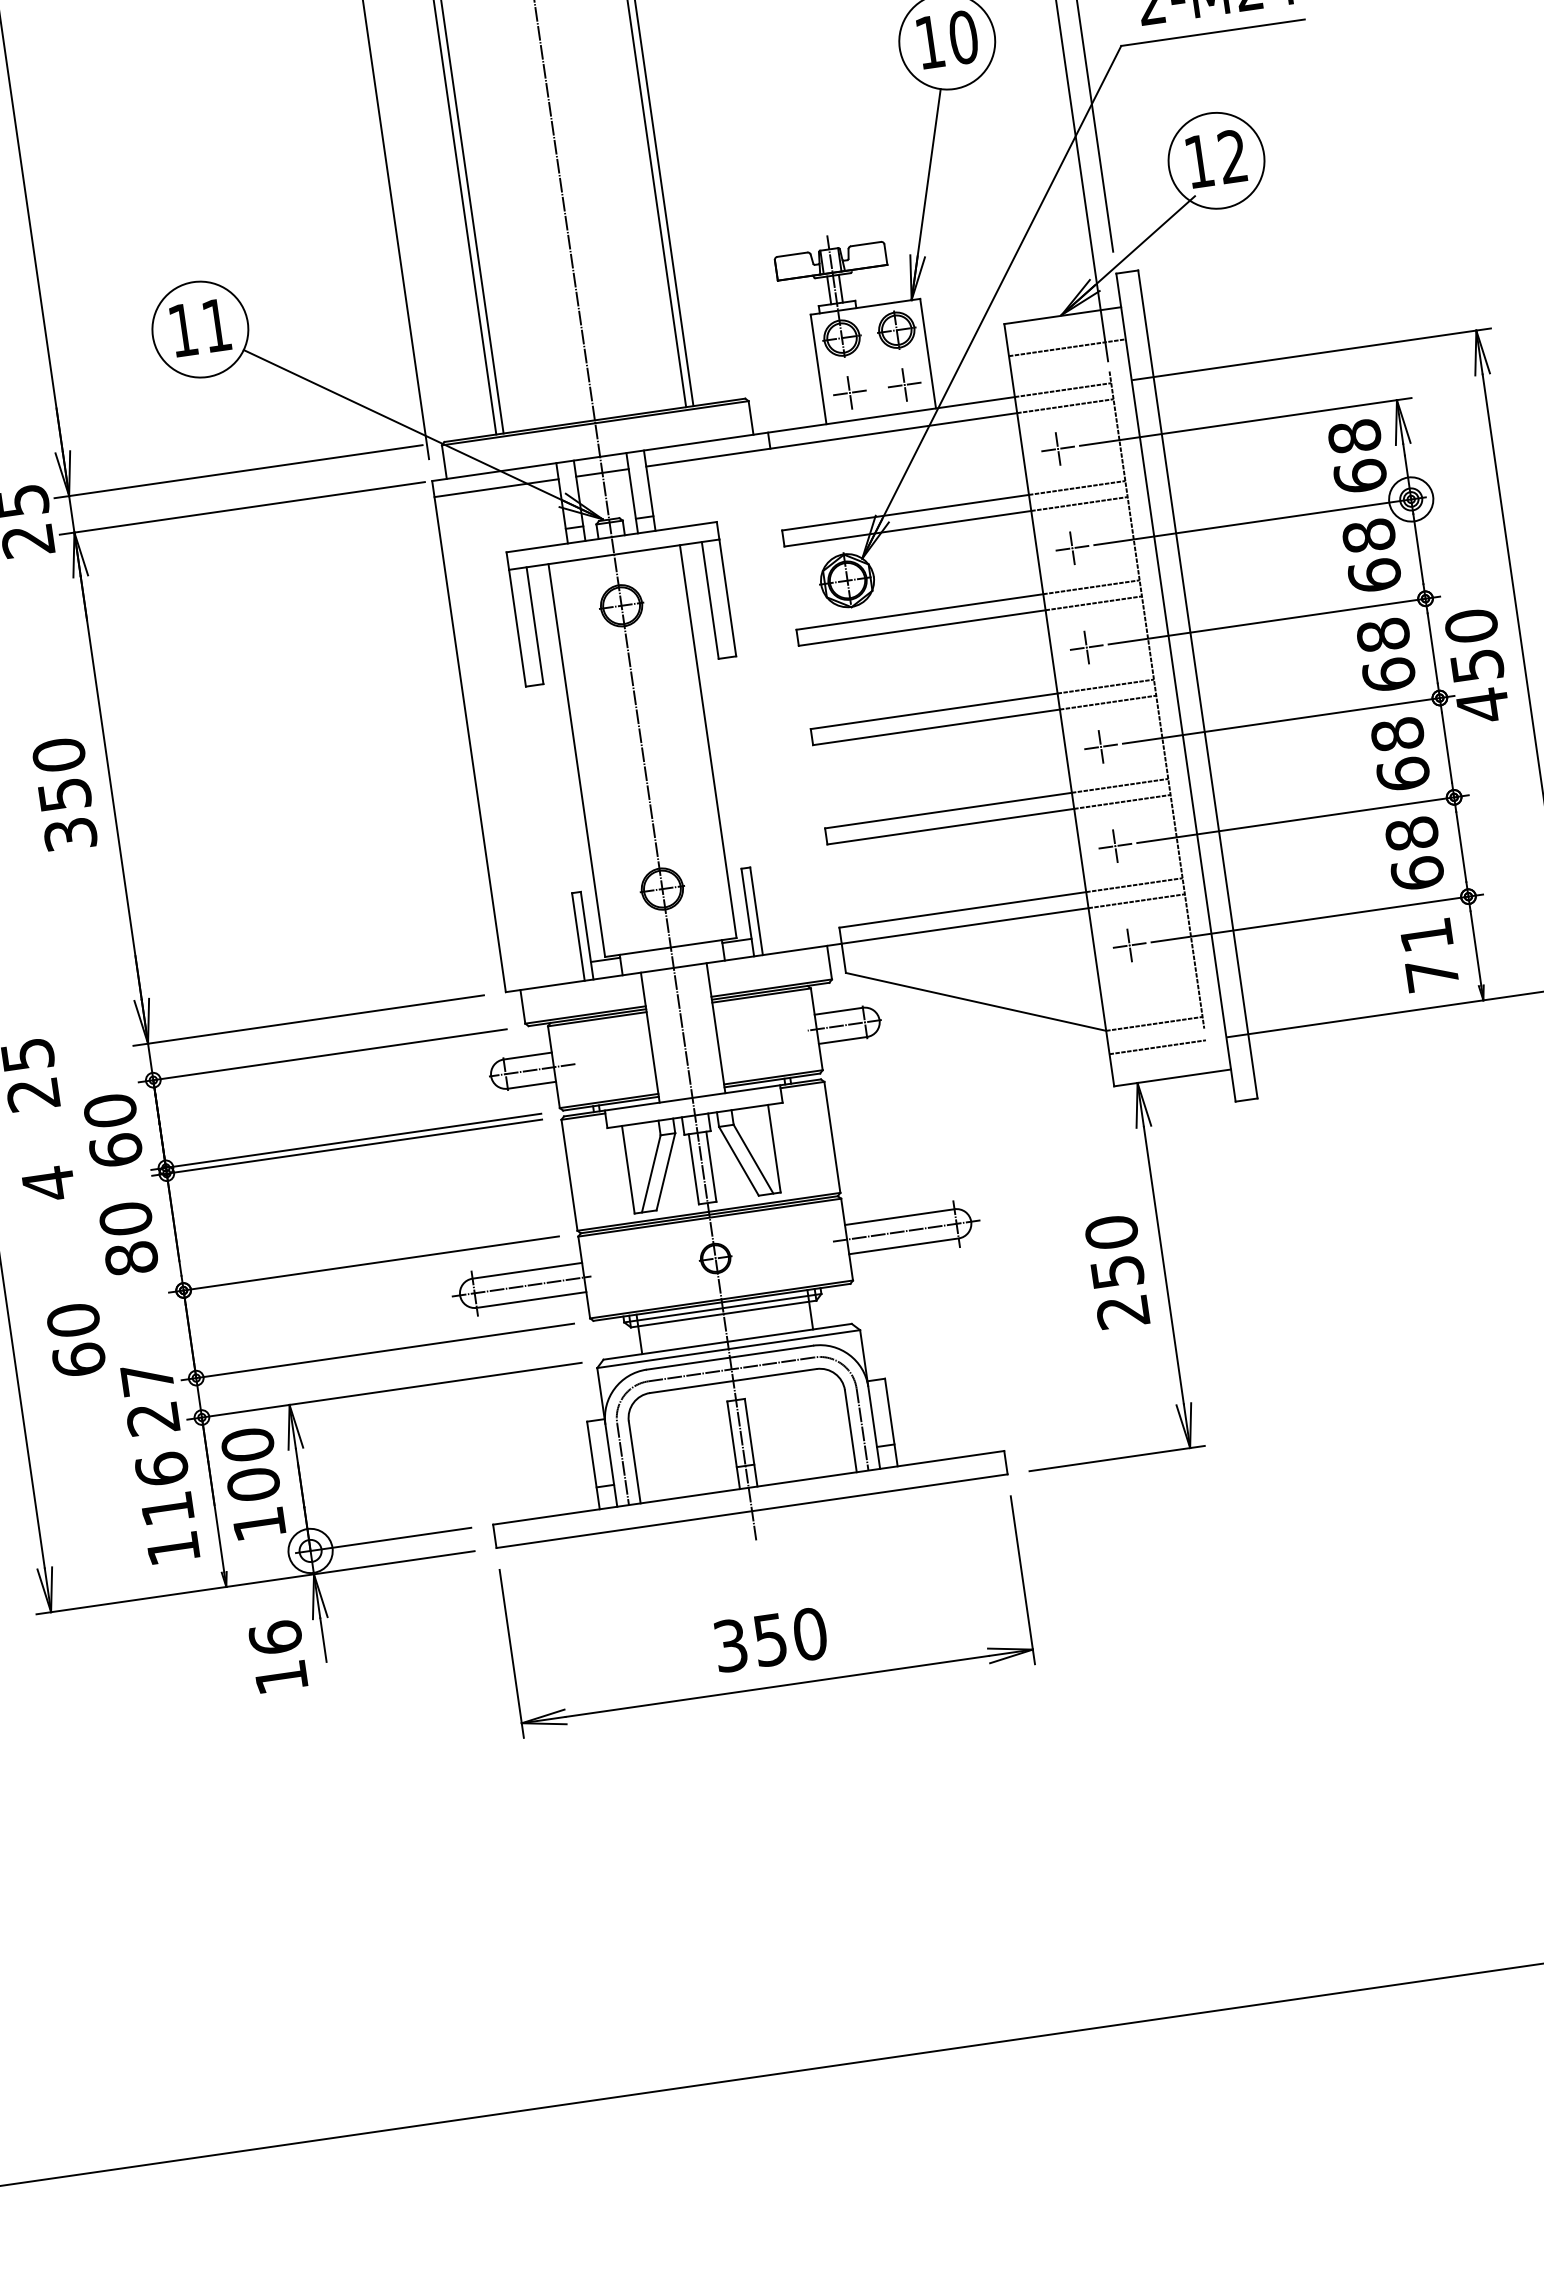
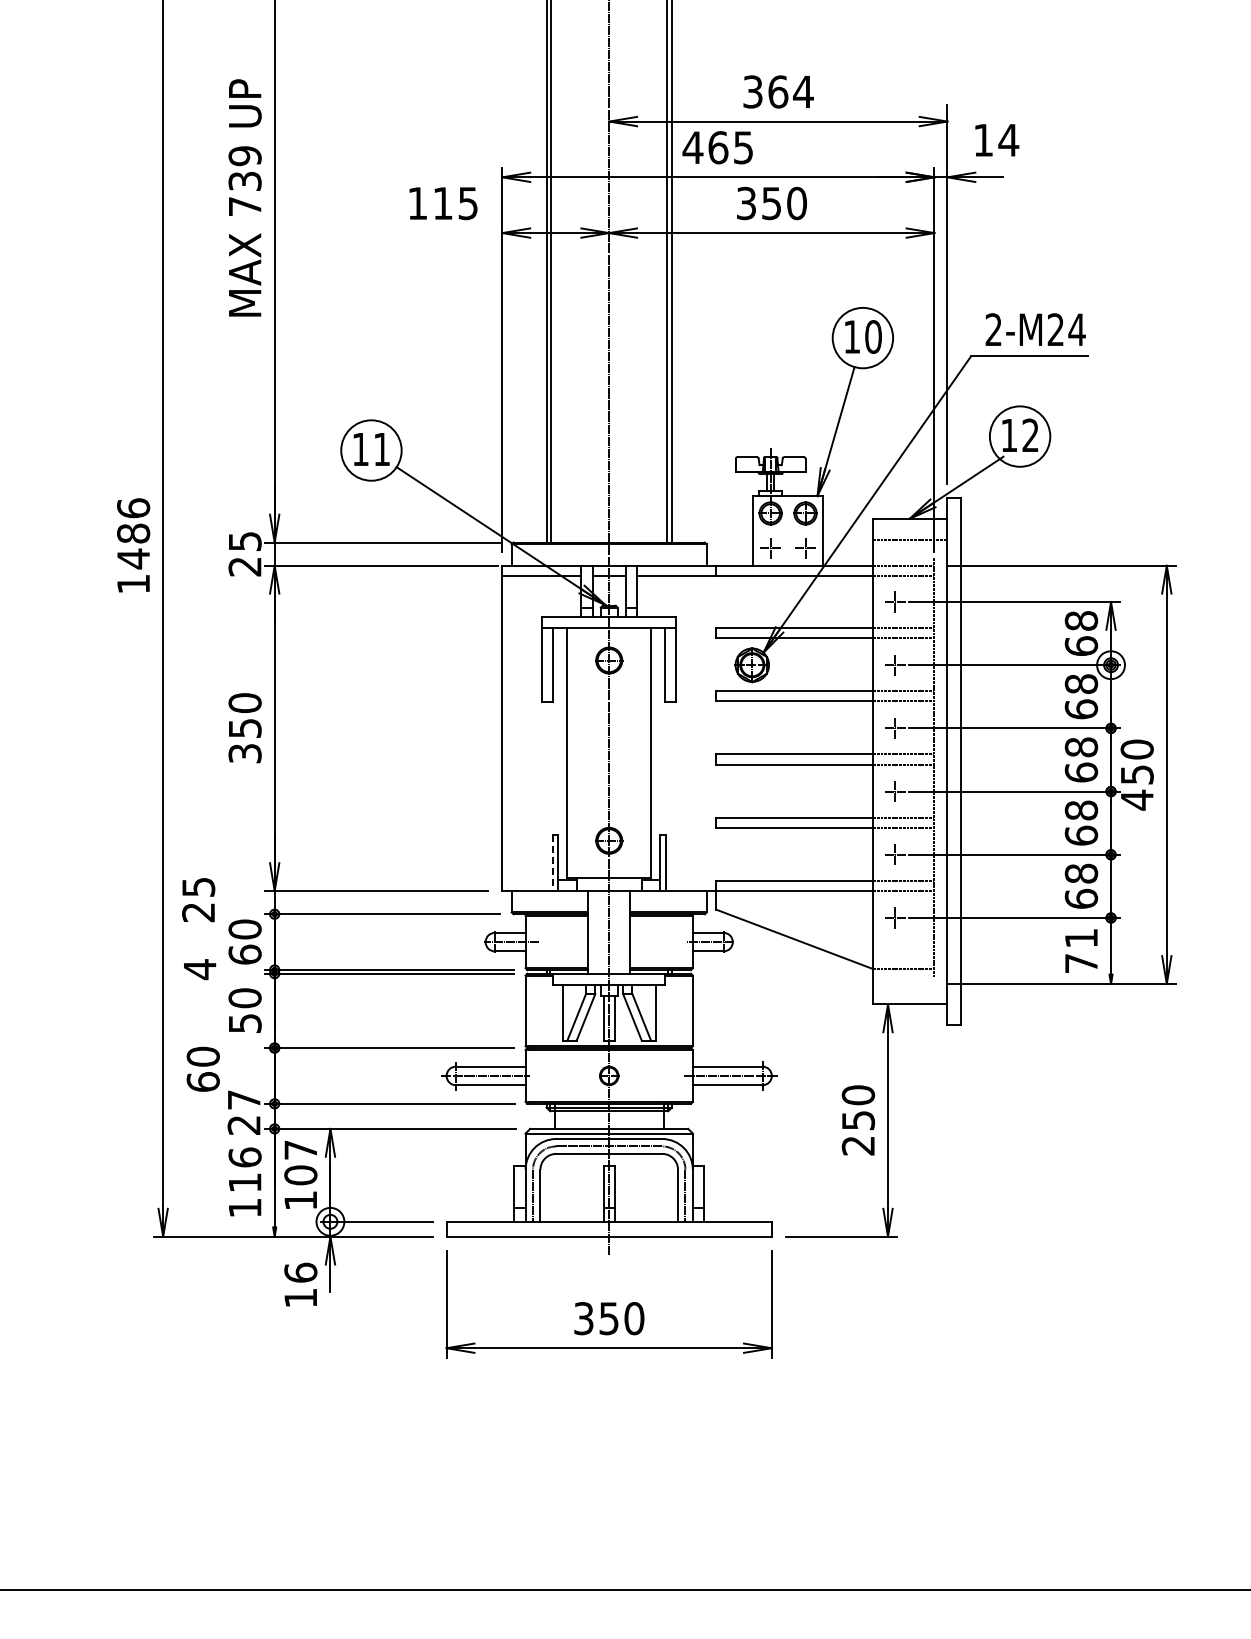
line: (578, 937) -> (552, 863), solid -> dashed
line: (1157, 1046) -> (903, 983), removed
text: (130, 1258) -> (244, 1023), 80 -> 50
text: (247, 1444) -> (300, 1149), 100 -> 107

